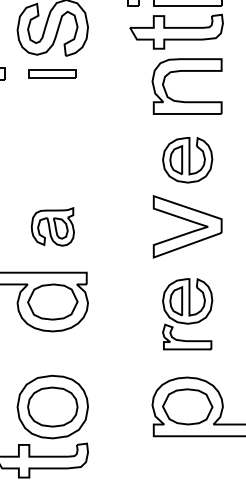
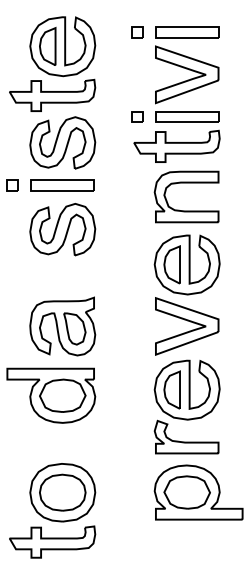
part: (52, 74) -> (62, 185), size x1.43
part: (52, 121) -> (62, 229), added
part: (186, 159) -> (186, 264), size x1.43
part: (52, 226) -> (62, 326), size x1.67
part: (186, 313) -> (186, 406), size x1.43

